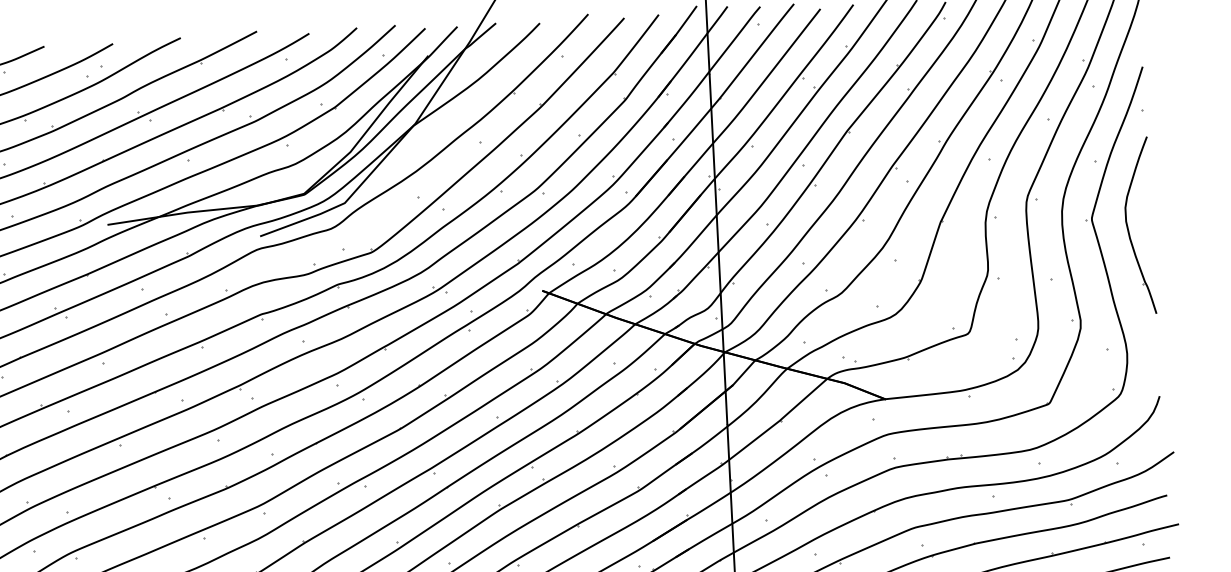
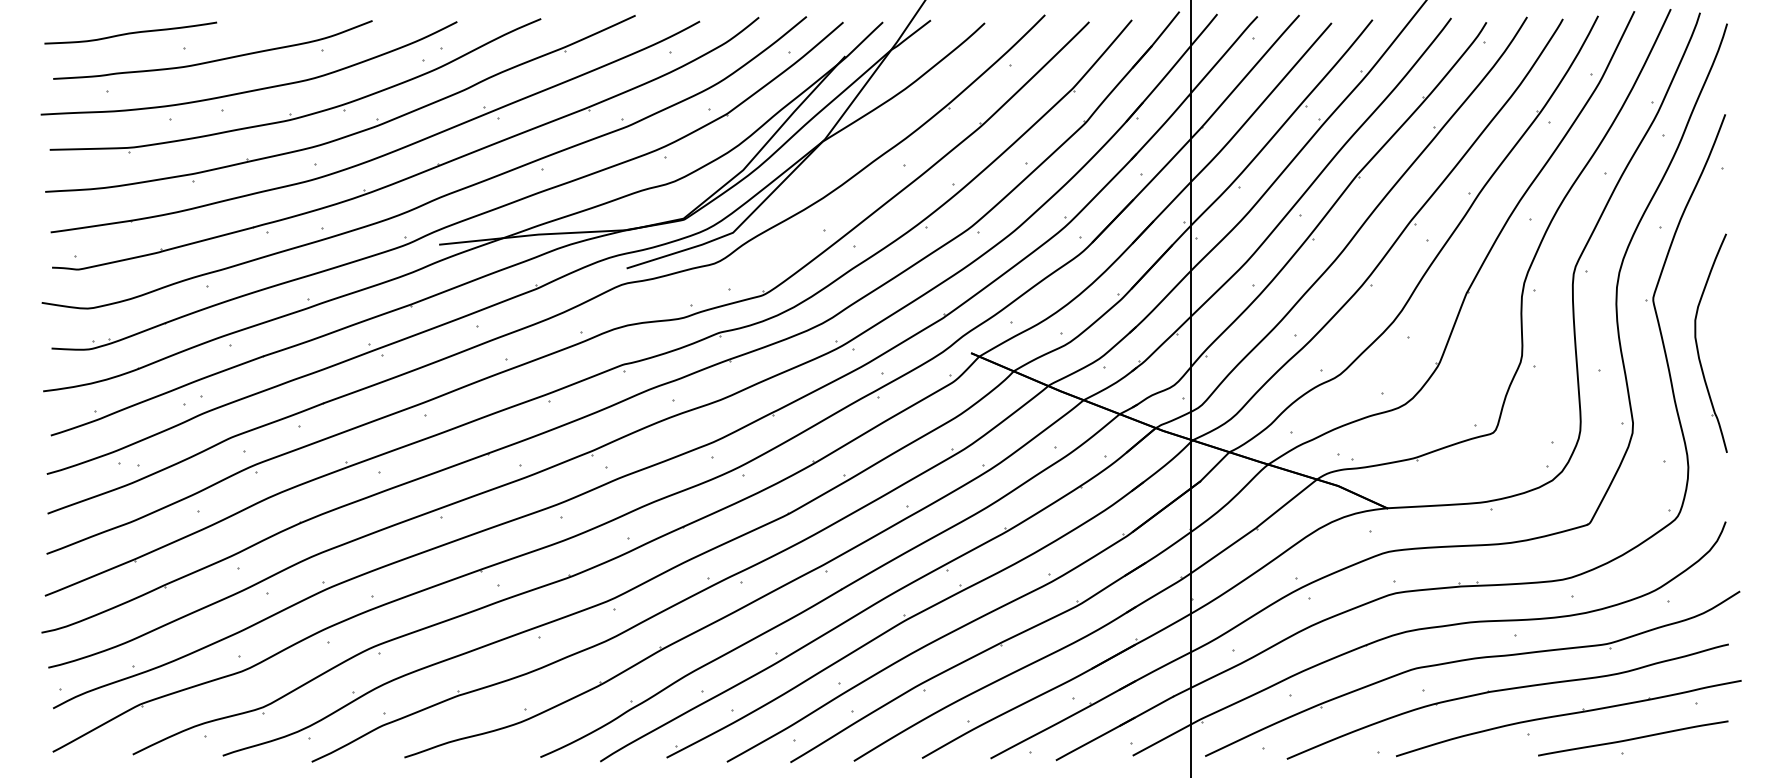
part: (1128, 225) -> (1697, 342), moved

